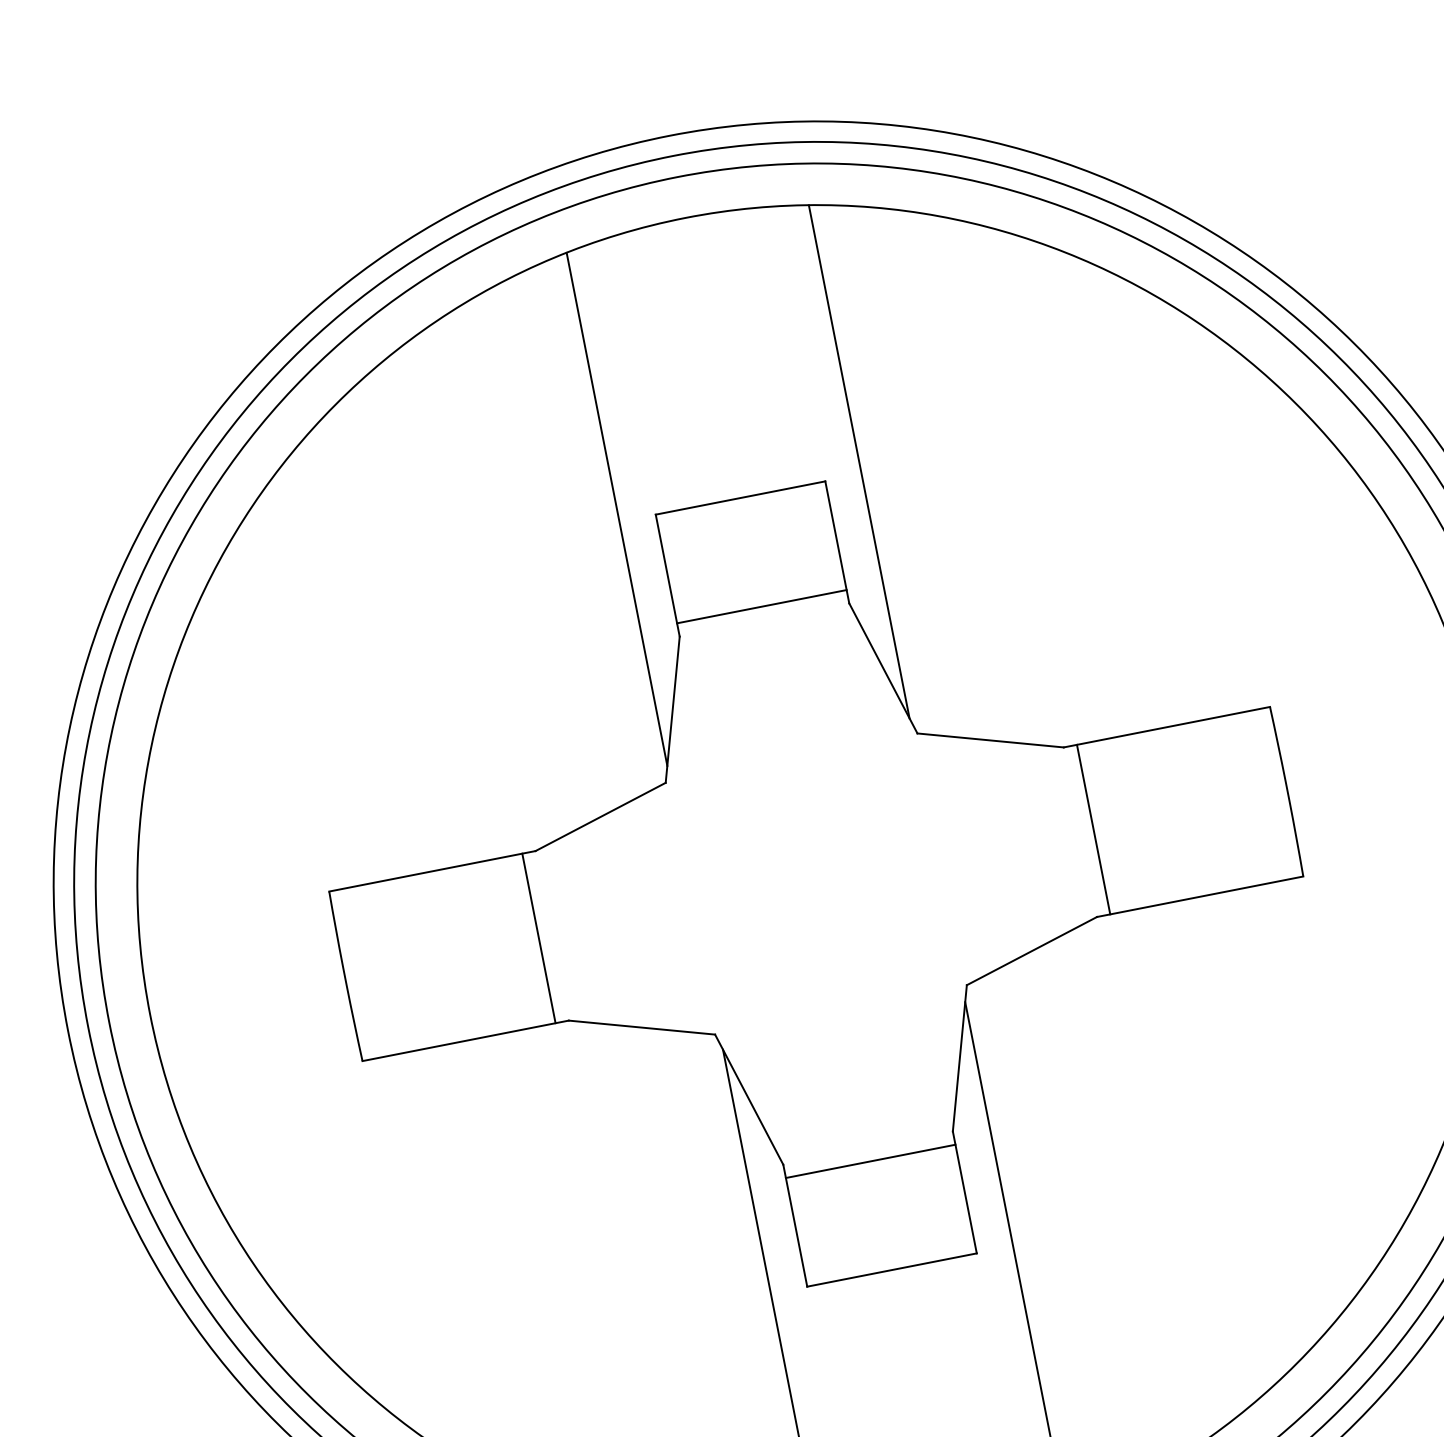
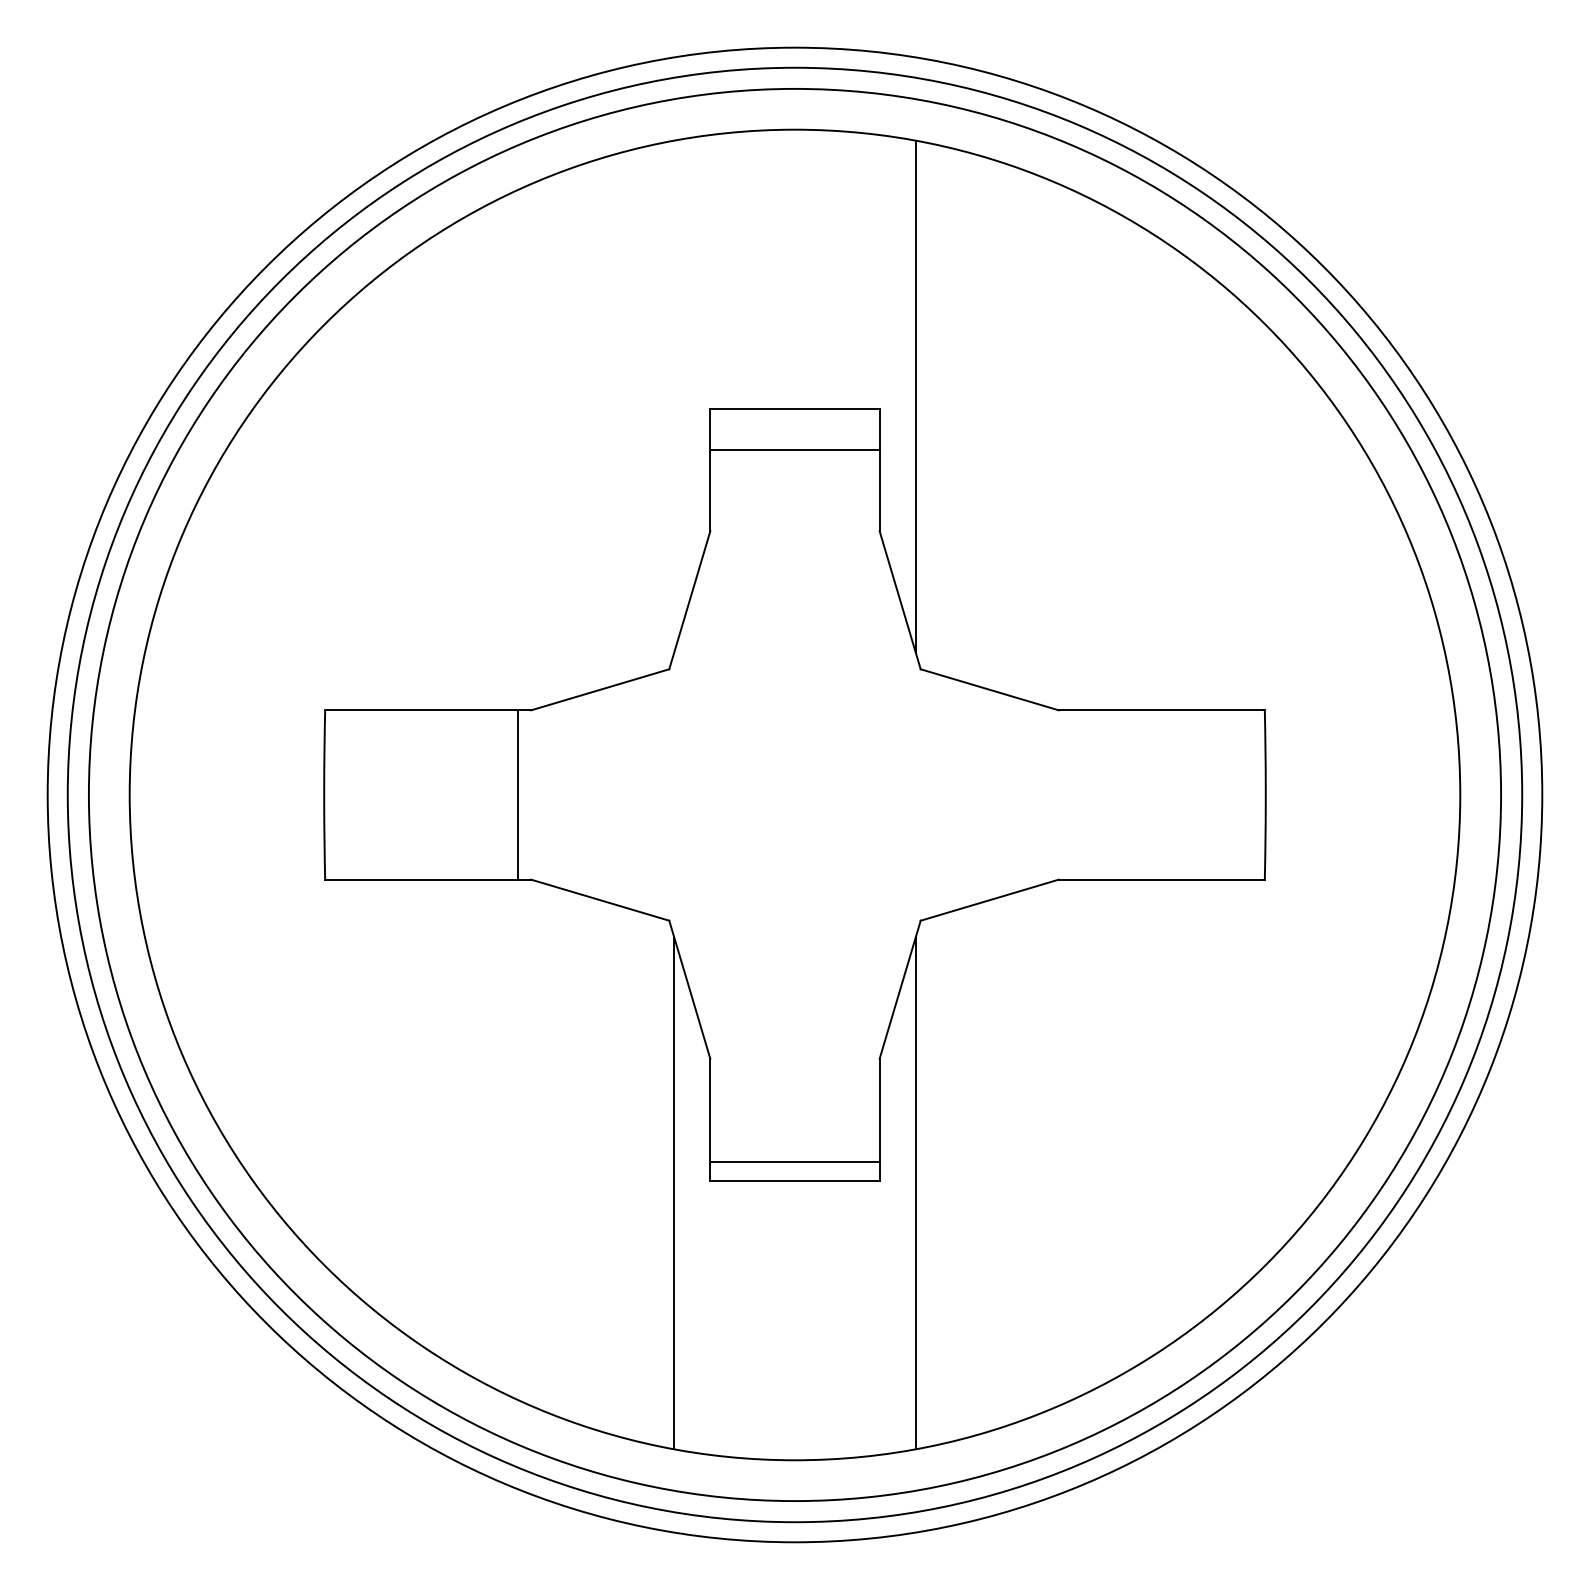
line: (617, 508) -> (674, 396), removed
line: (761, 606) -> (794, 449), moved
line: (1094, 829) -> (1072, 794), removed
line: (870, 1161) -> (794, 1162), moved

